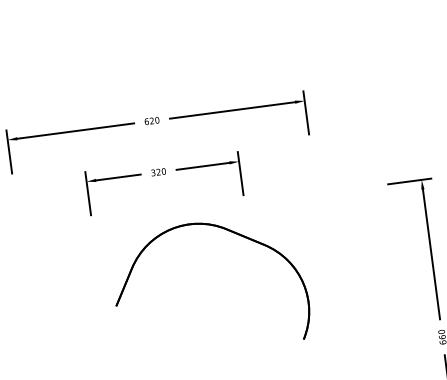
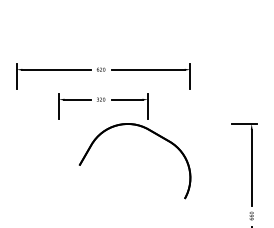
part: (228, 232) -> (149, 131), moved

